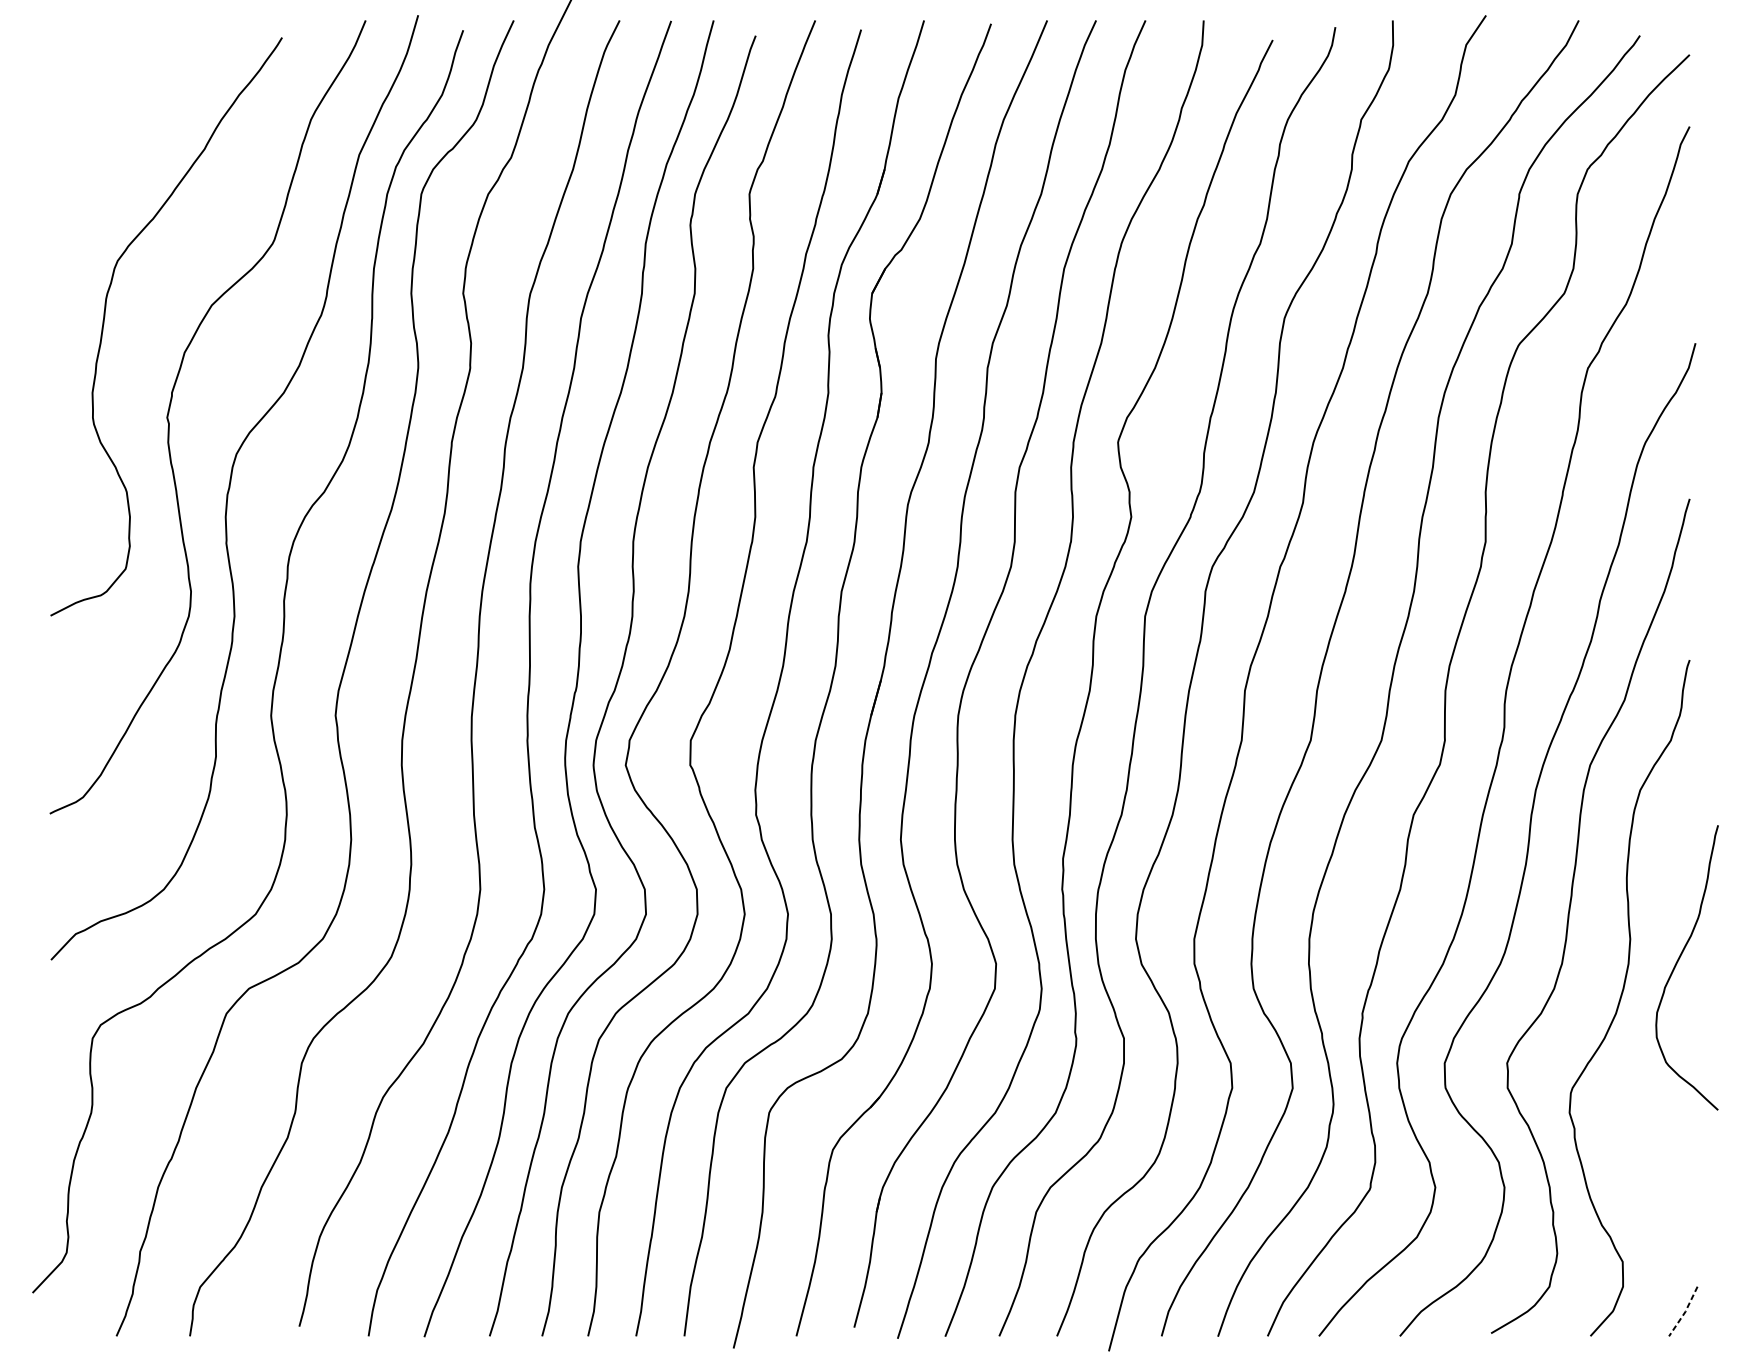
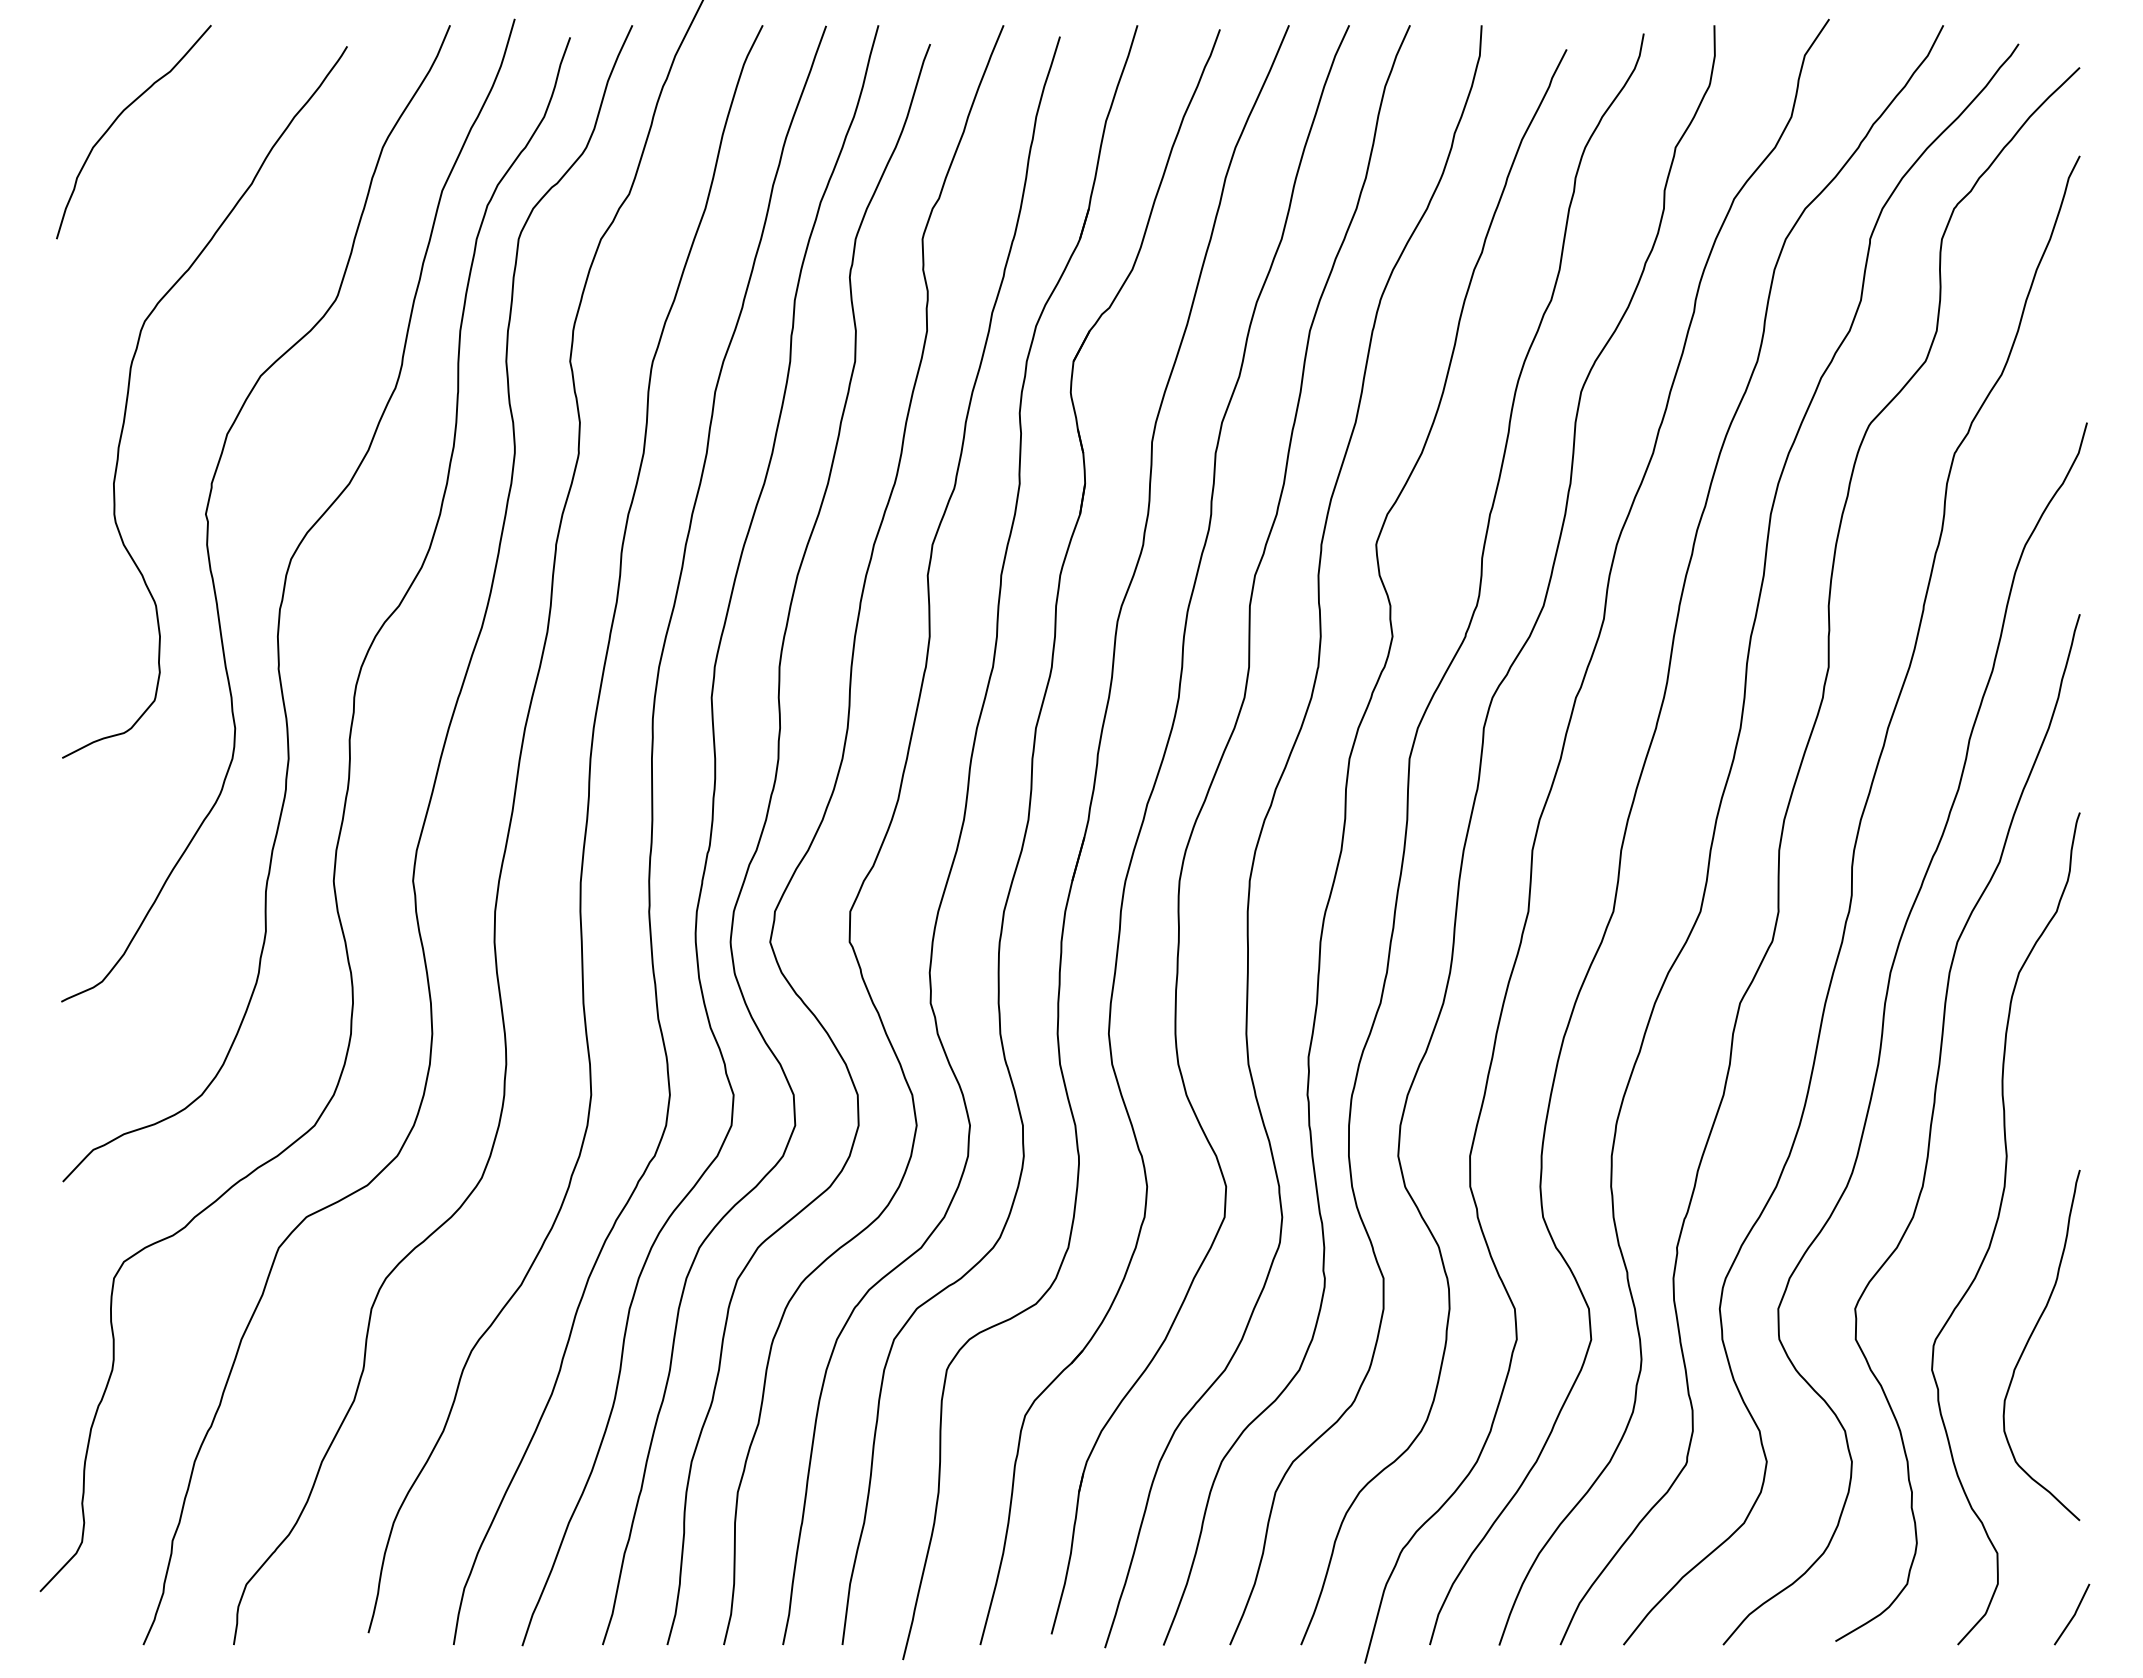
curve: (95, 96) -> (117, 119), added
curve: (1677, 963) -> (2029, 1340), moved
line: (1685, 1311) -> (2074, 1614), dashed -> solid

